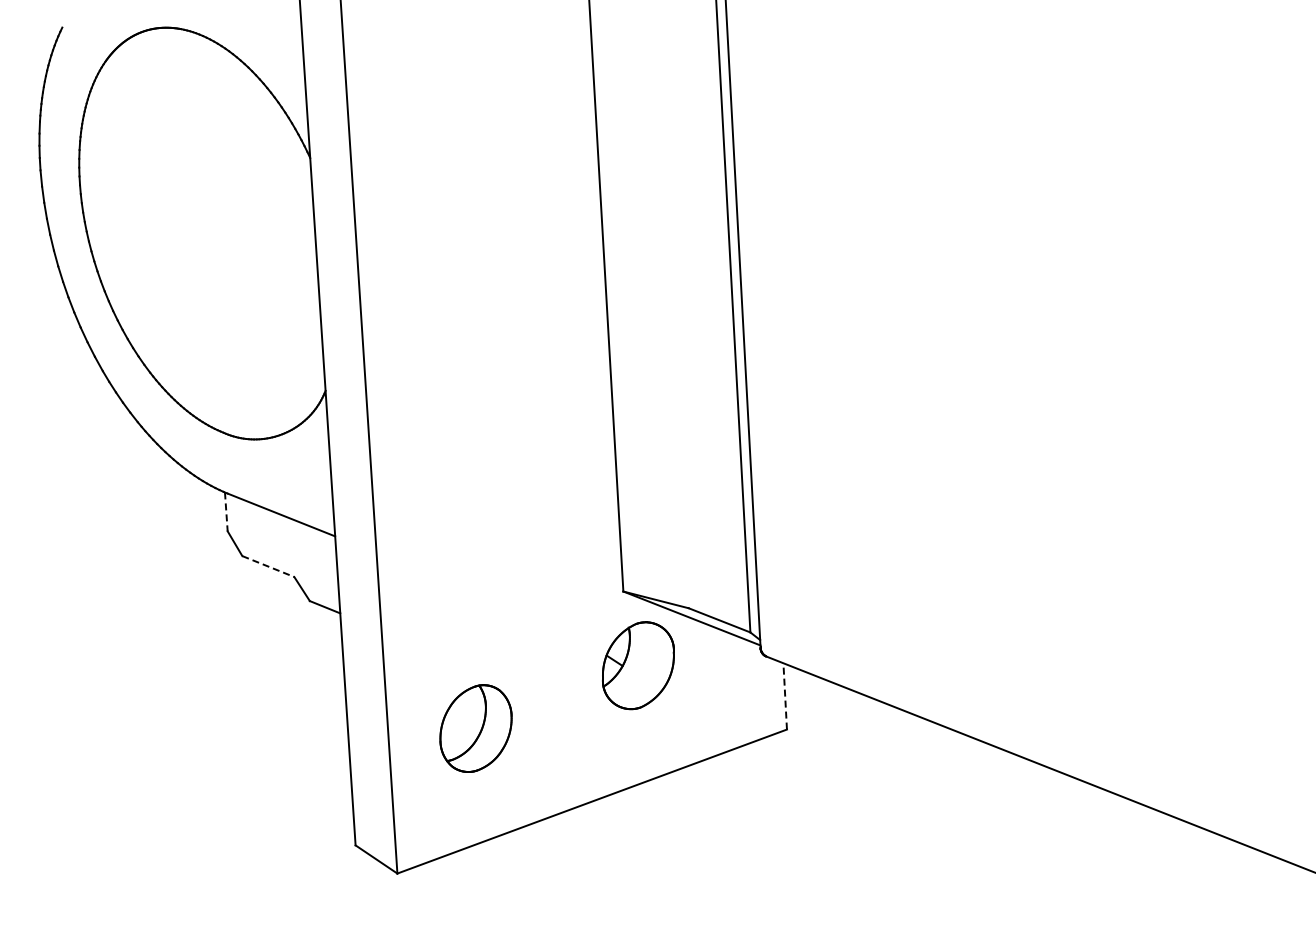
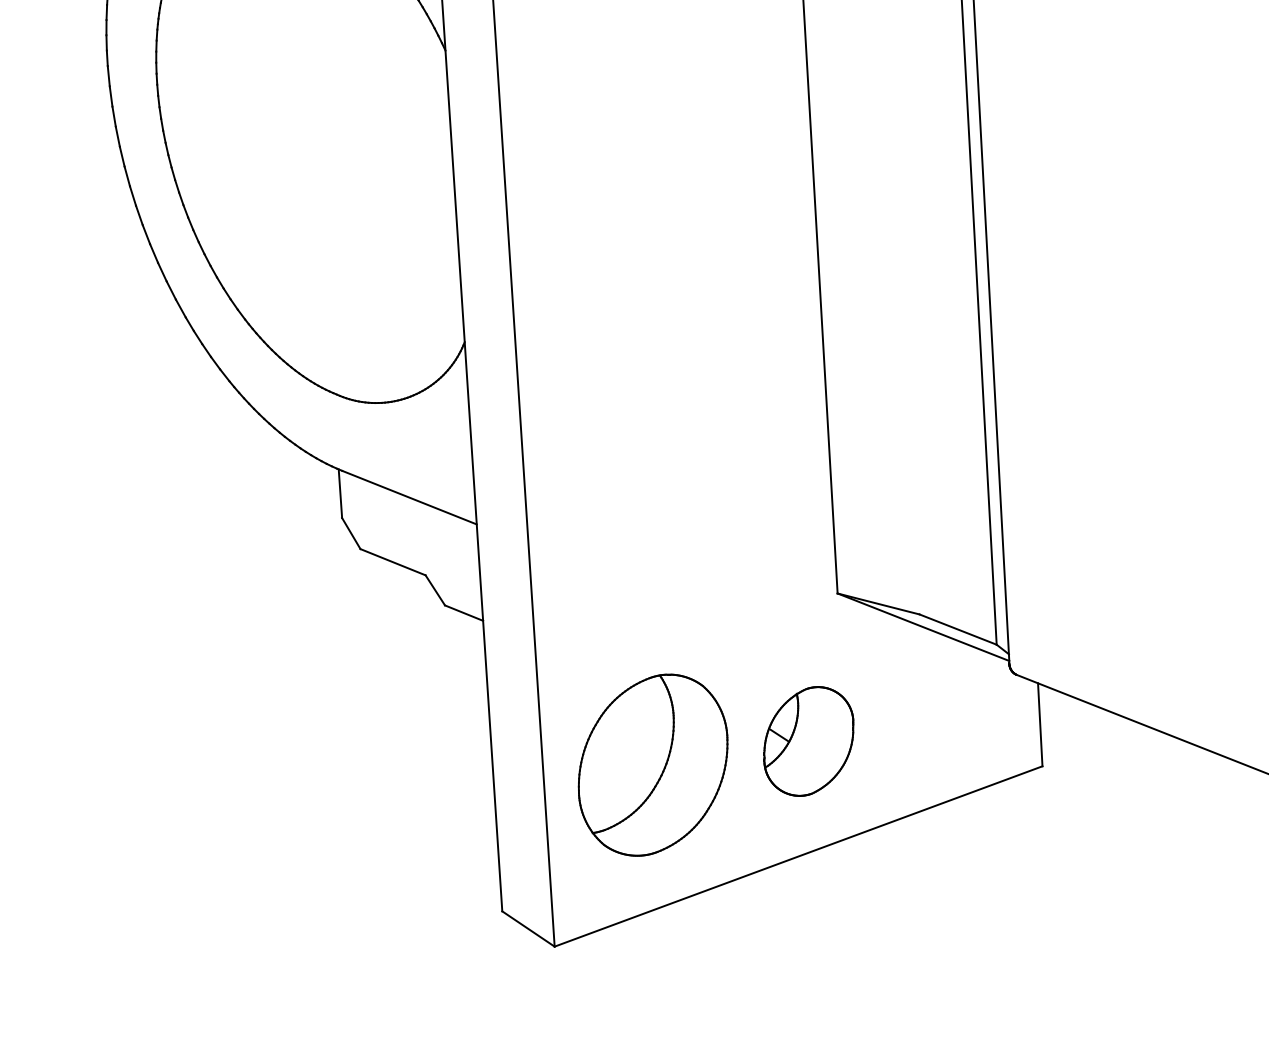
line: (226, 512) -> (340, 494), dashed -> solid
line: (268, 566) -> (393, 562), dashed -> solid
part: (638, 665) -> (808, 741), moved
line: (785, 695) -> (1040, 723), dashed -> solid
part: (475, 728) -> (652, 764), size x1.67

